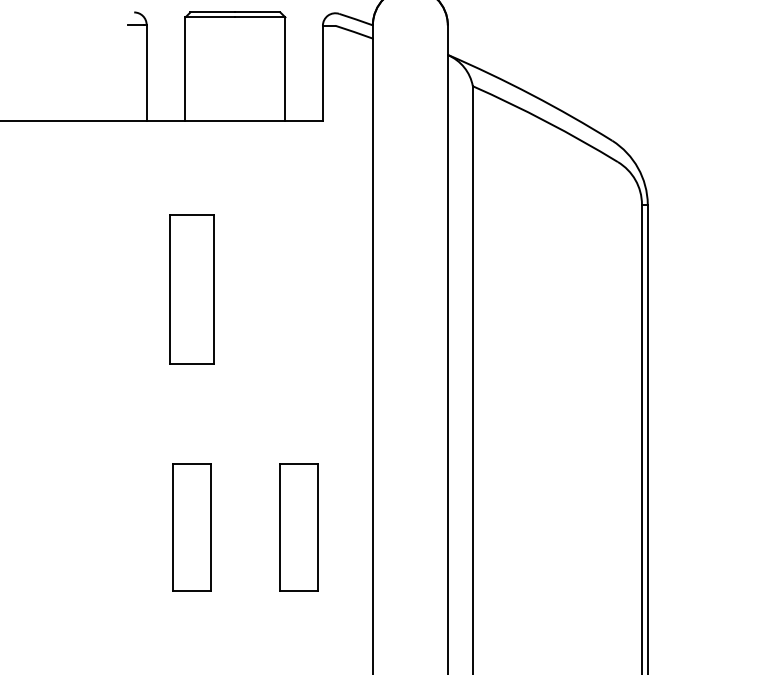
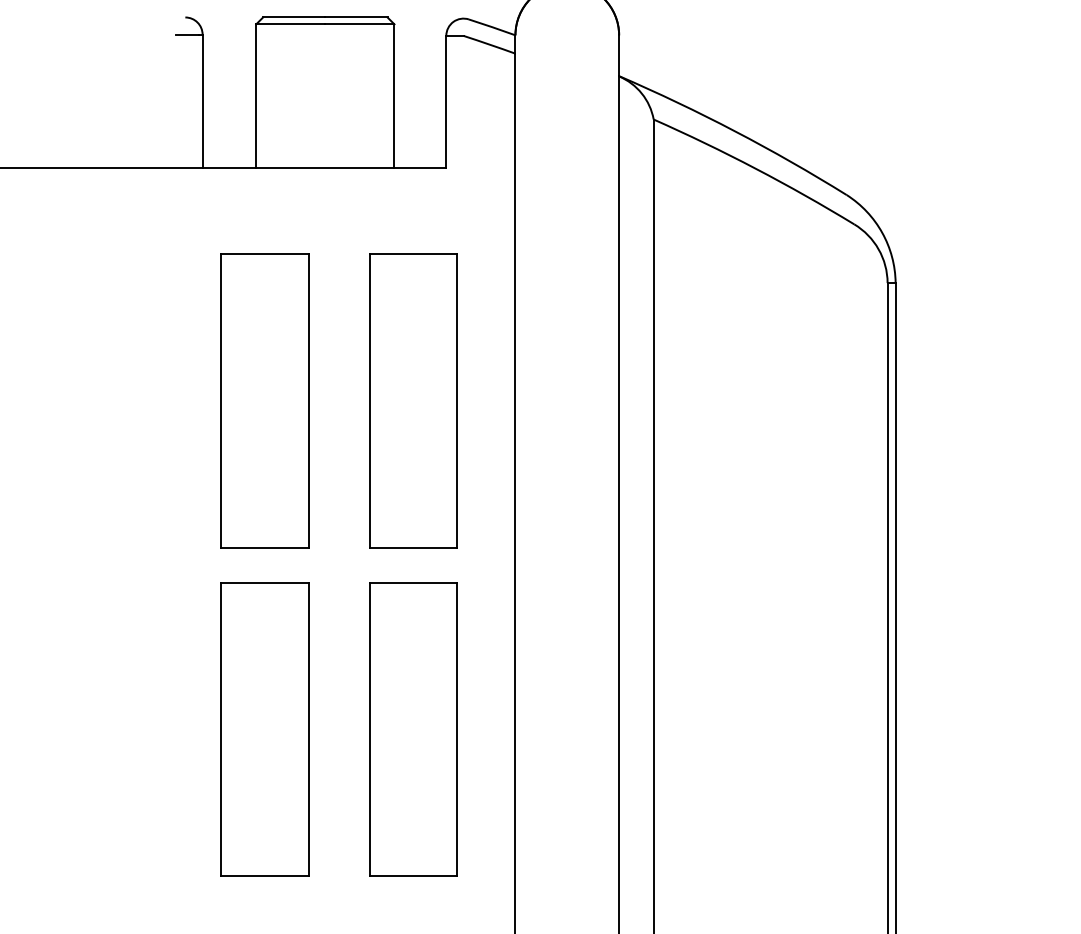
part: (191, 289) -> (264, 400), size x1.43
part: (299, 289) -> (413, 400), added
part: (191, 527) -> (264, 729), size x1.67
part: (299, 527) -> (413, 729), size x1.67

